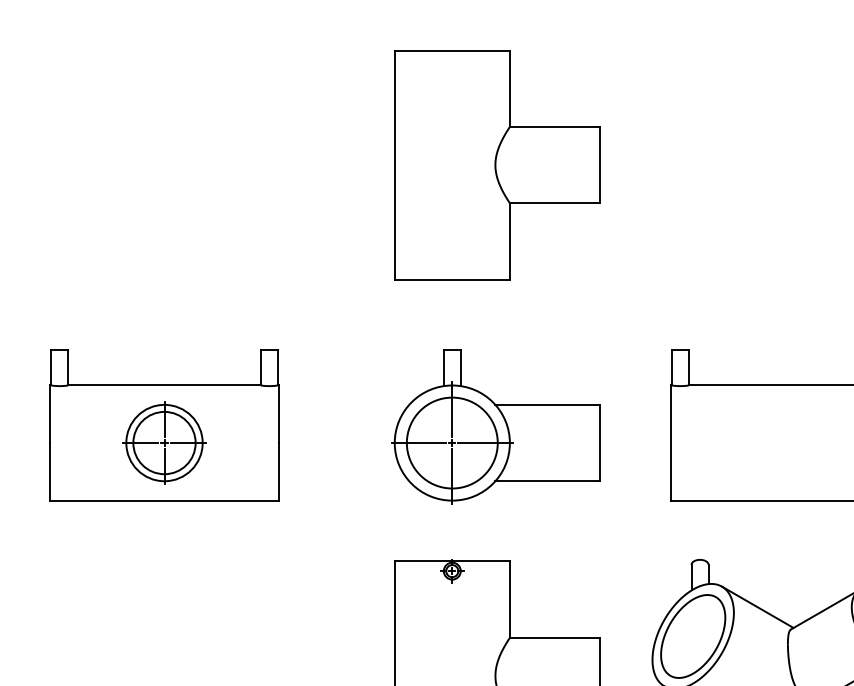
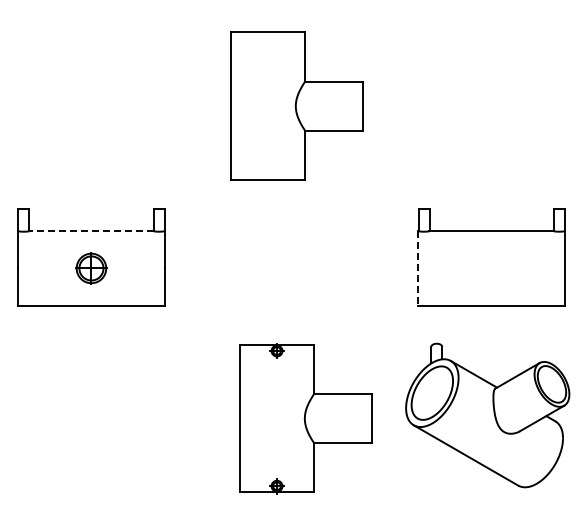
part: (496, 164) -> (296, 105), moved
line: (163, 385) -> (90, 231), solid -> dashed
part: (494, 427) -> (304, 258), removed
part: (164, 443) -> (91, 268), size x0.6
line: (670, 443) -> (417, 268), solid -> dashed

